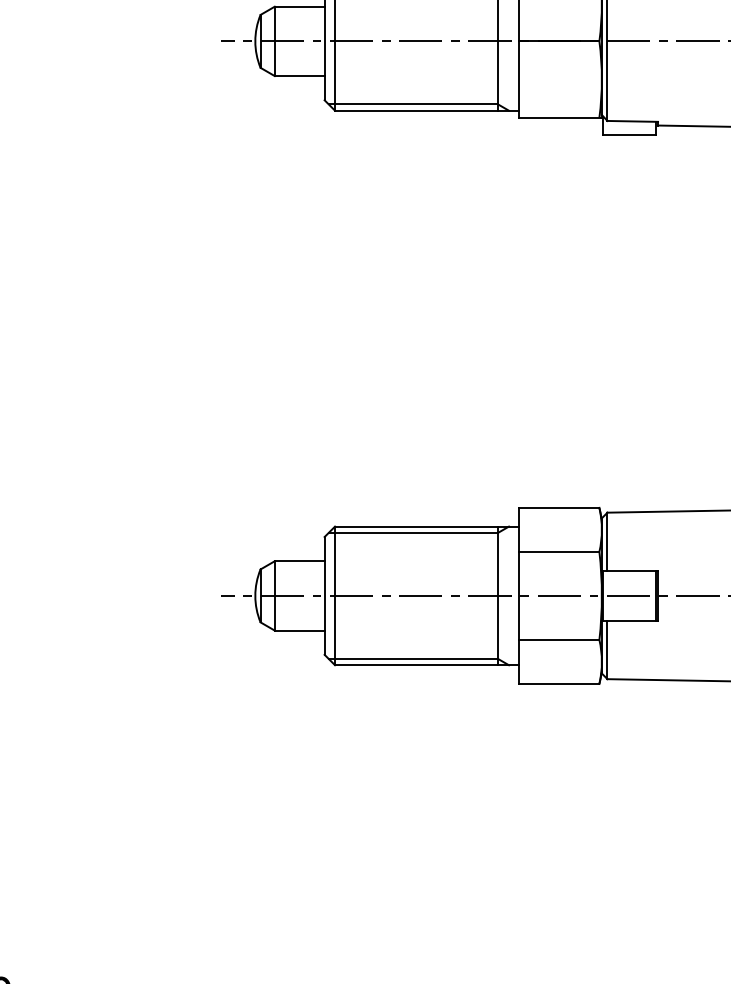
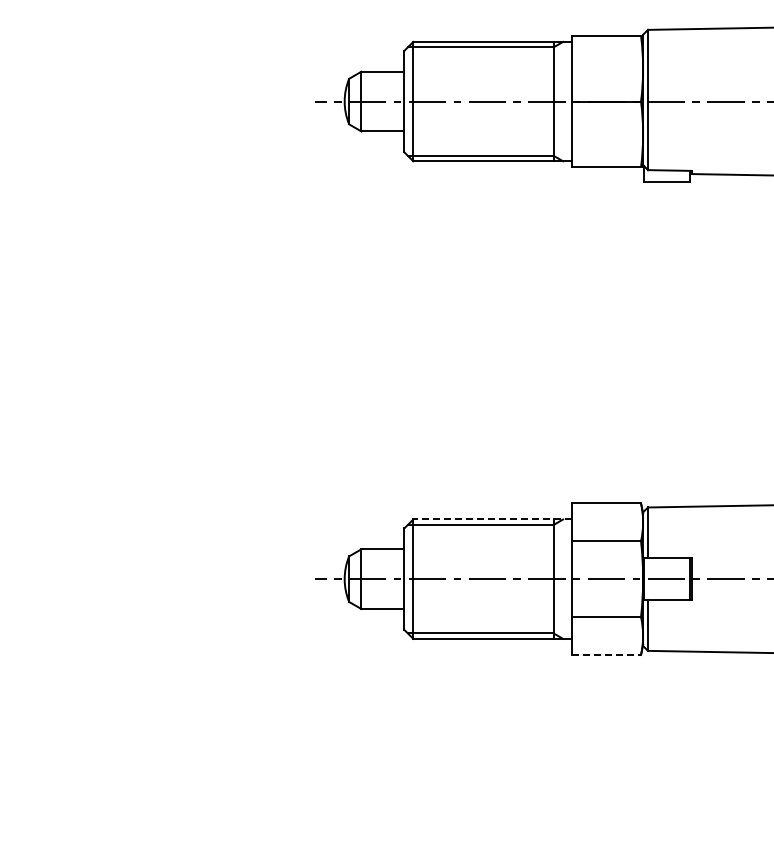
line: (425, 526) -> (491, 519), solid -> dashed
line: (559, 684) -> (606, 655), solid -> dashed

